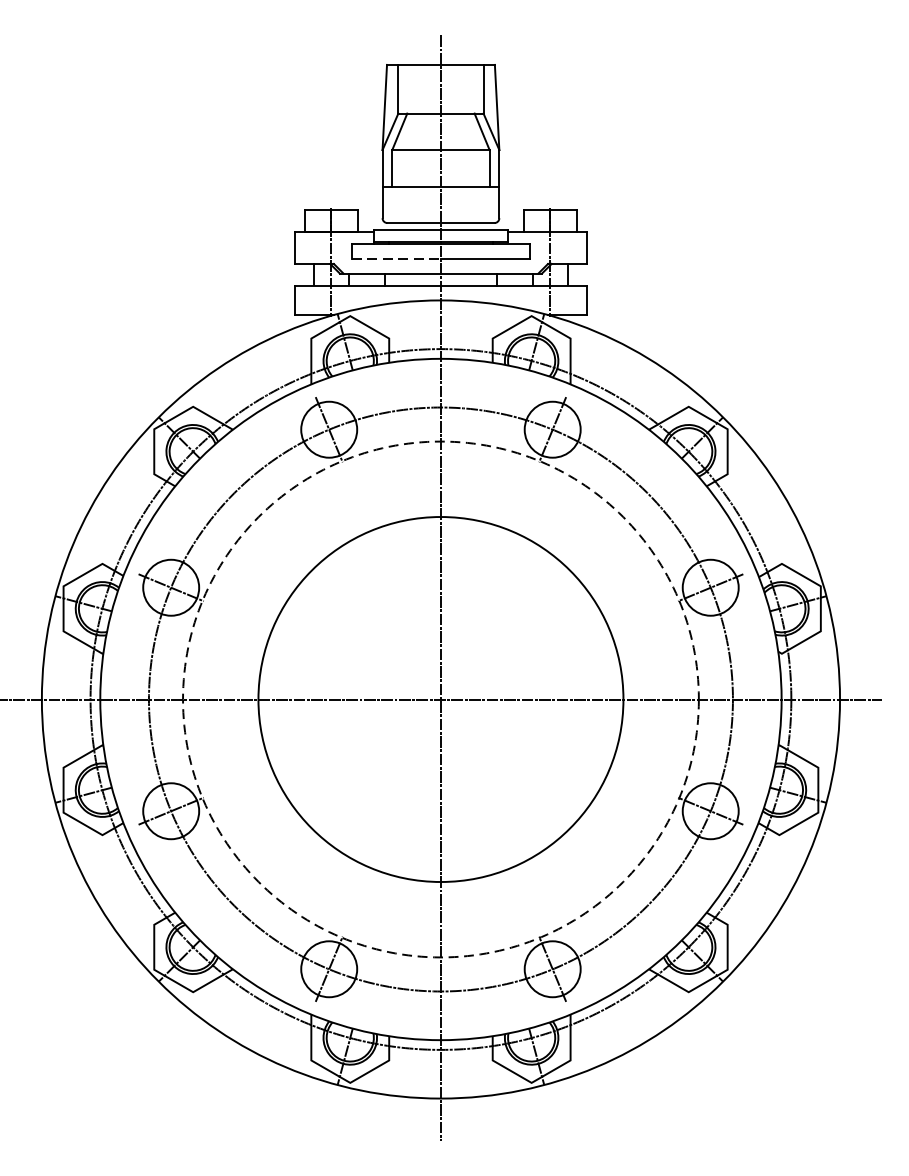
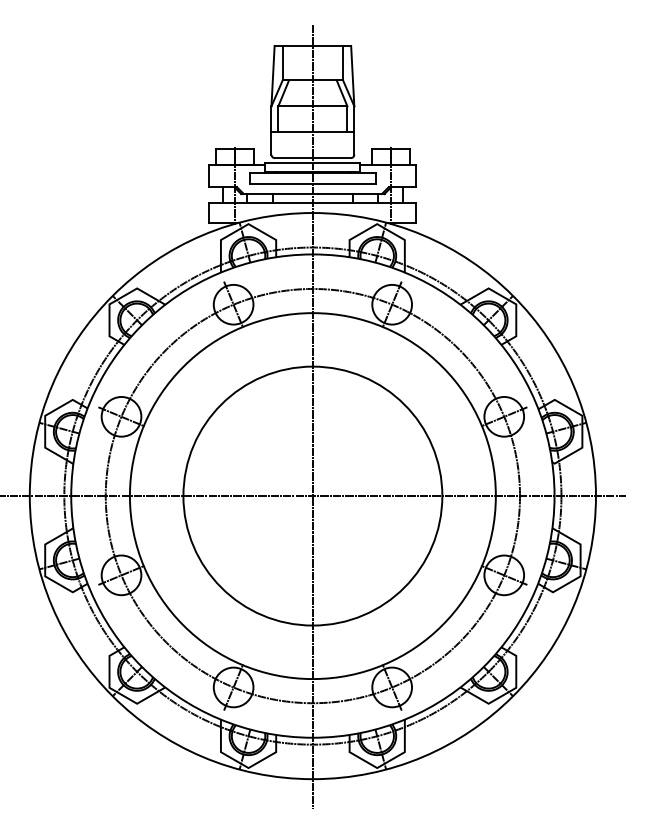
line: (396, 258) -> (281, 183), dashed -> solid
circle: (440, 700) -> (312, 496), dashed -> solid

